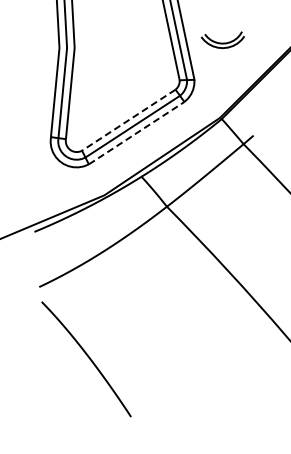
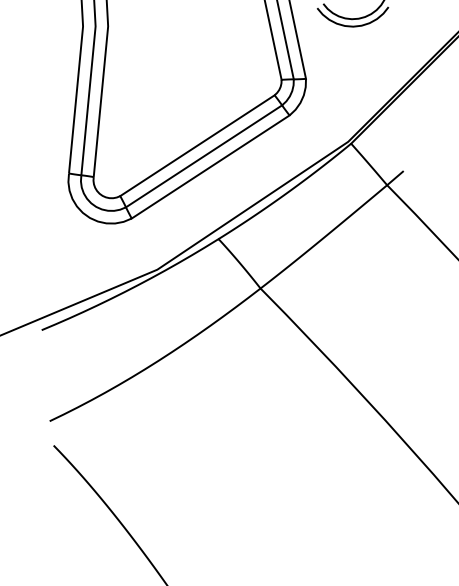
line: (128, 120) -> (197, 146), dashed -> solid
line: (137, 132) -> (211, 165), dashed -> solid

